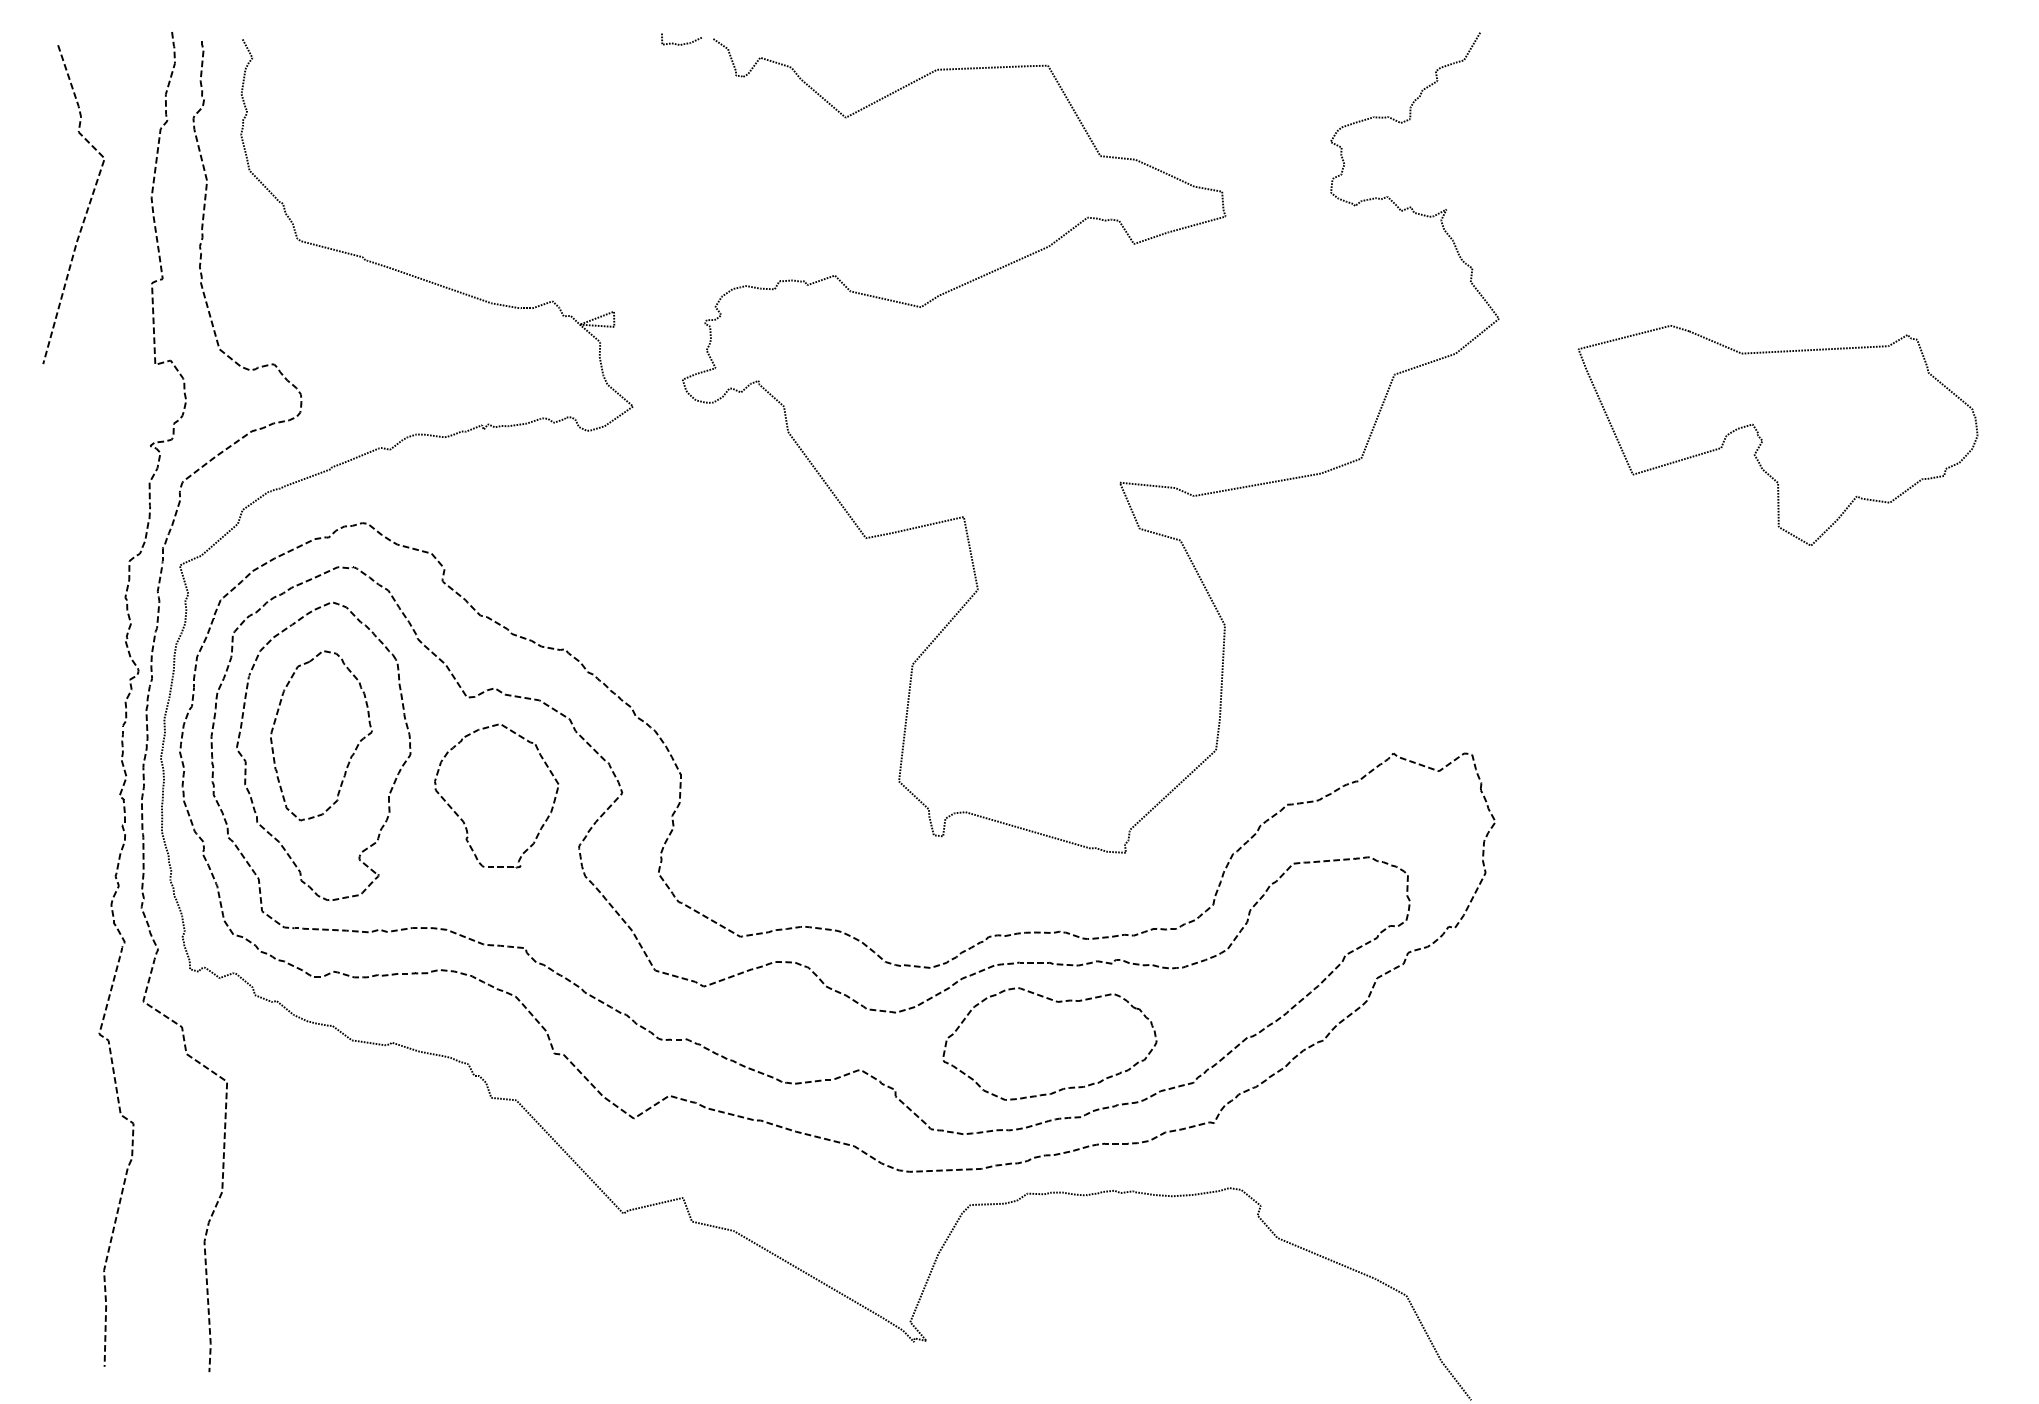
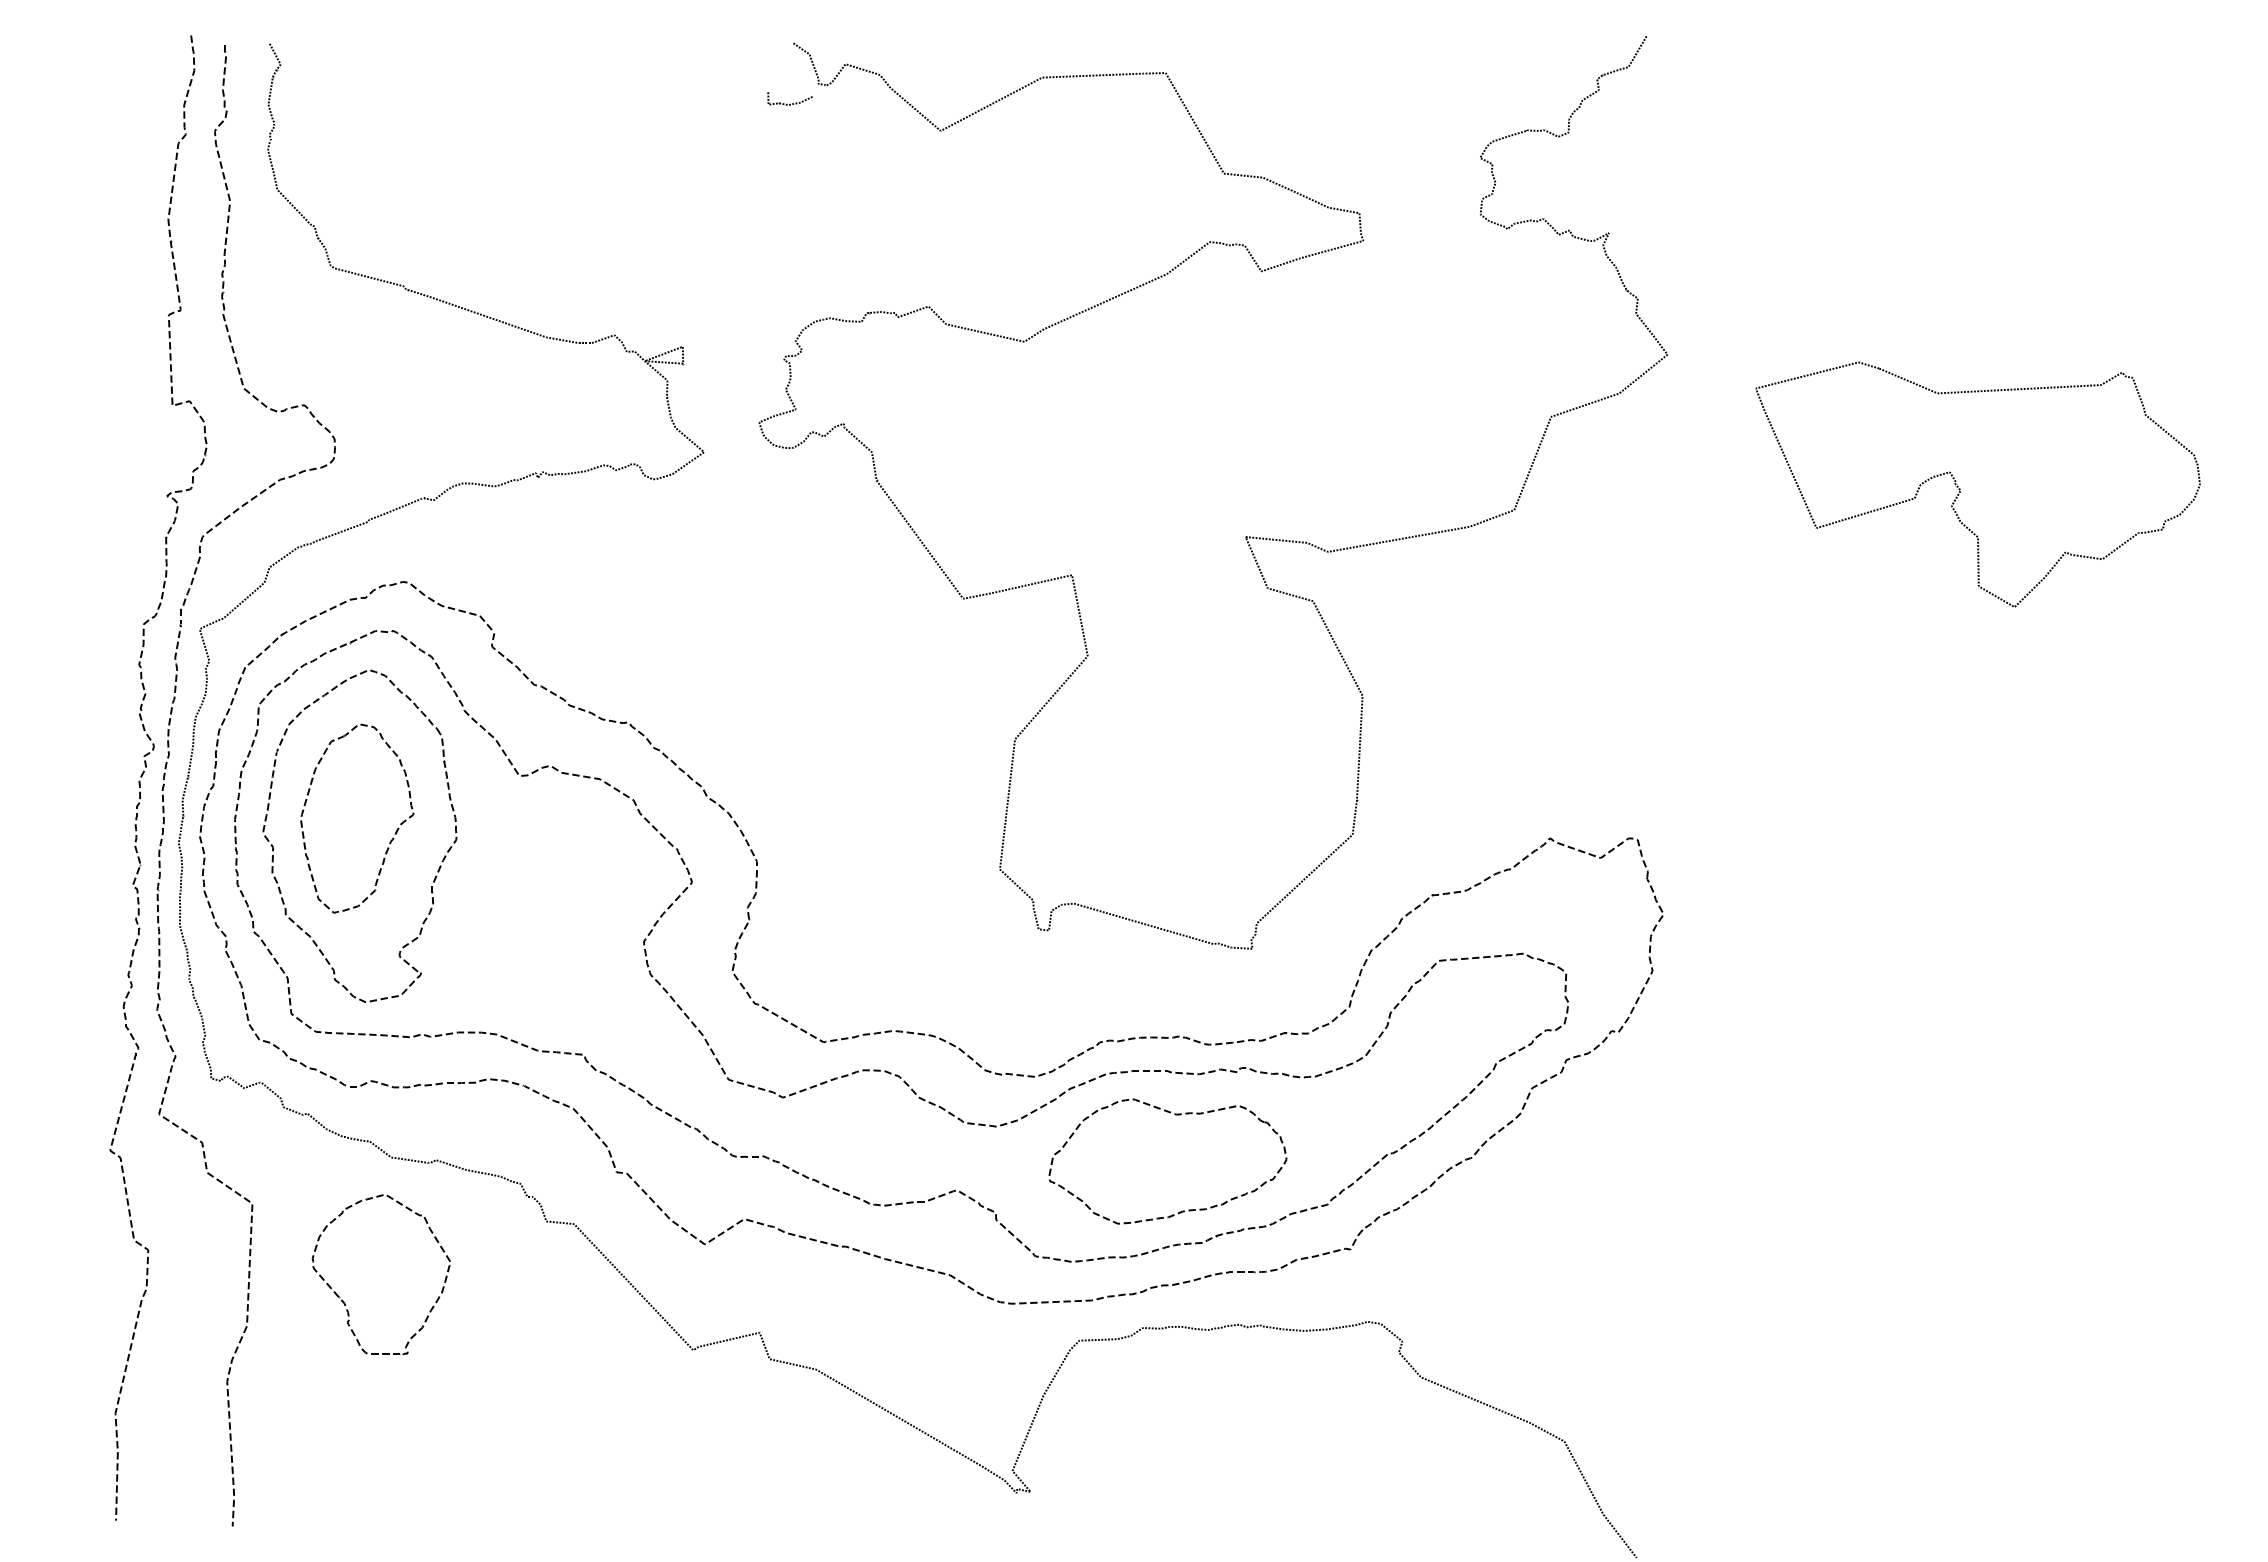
curve: (682, 43) -> (790, 103), moved
curve: (86, 208) -> (96, 231), removed
part: (463, 820) -> (344, 1301), moved

